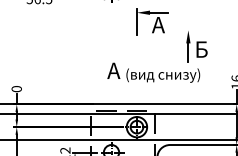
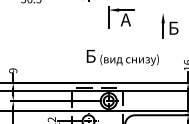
part: (196, 46) -> (169, 25), moved
text: (113, 70) -> (90, 56), А -> Б
text: (16, 89) -> (13, 71), 0 -> 9

